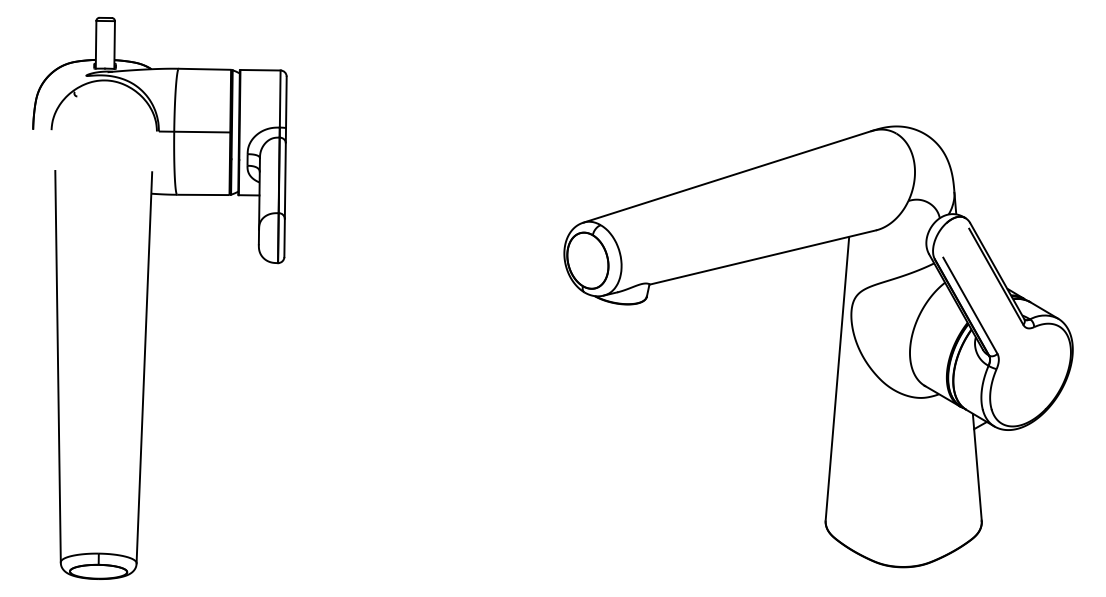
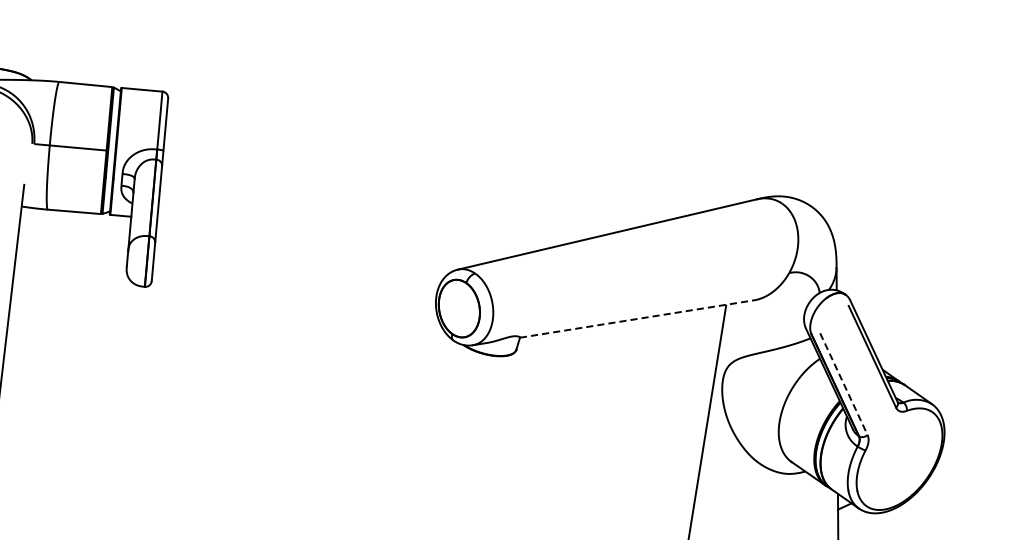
line: (763, 257) -> (637, 319), solid -> dashed
line: (970, 306) -> (843, 384), solid -> dashed

